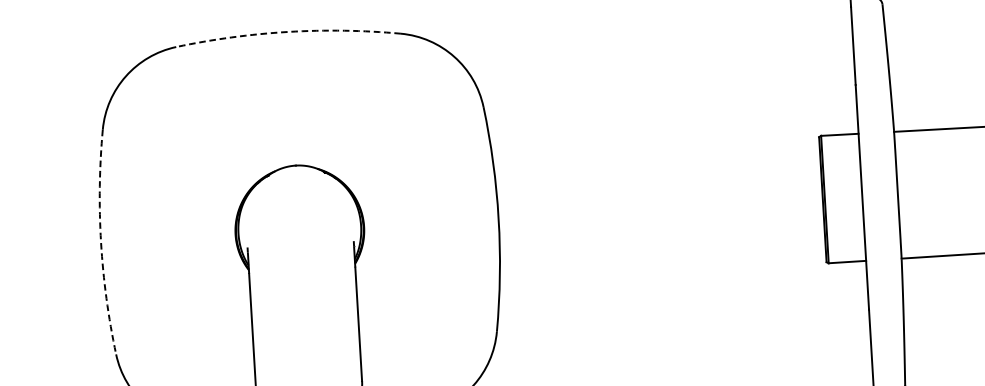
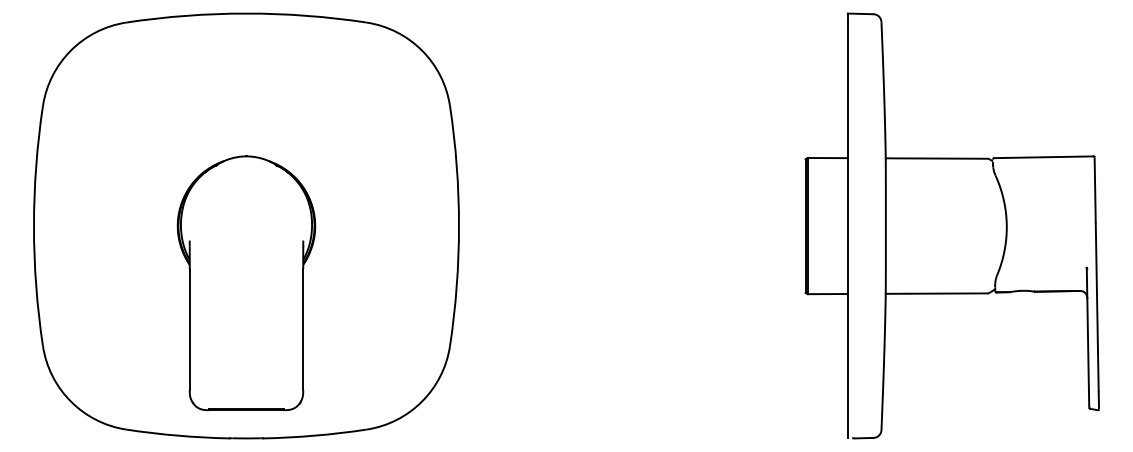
arc: (288, 31) -> (246, 13), dashed -> solid
arc: (100, 242) -> (33, 226), dashed -> solid

